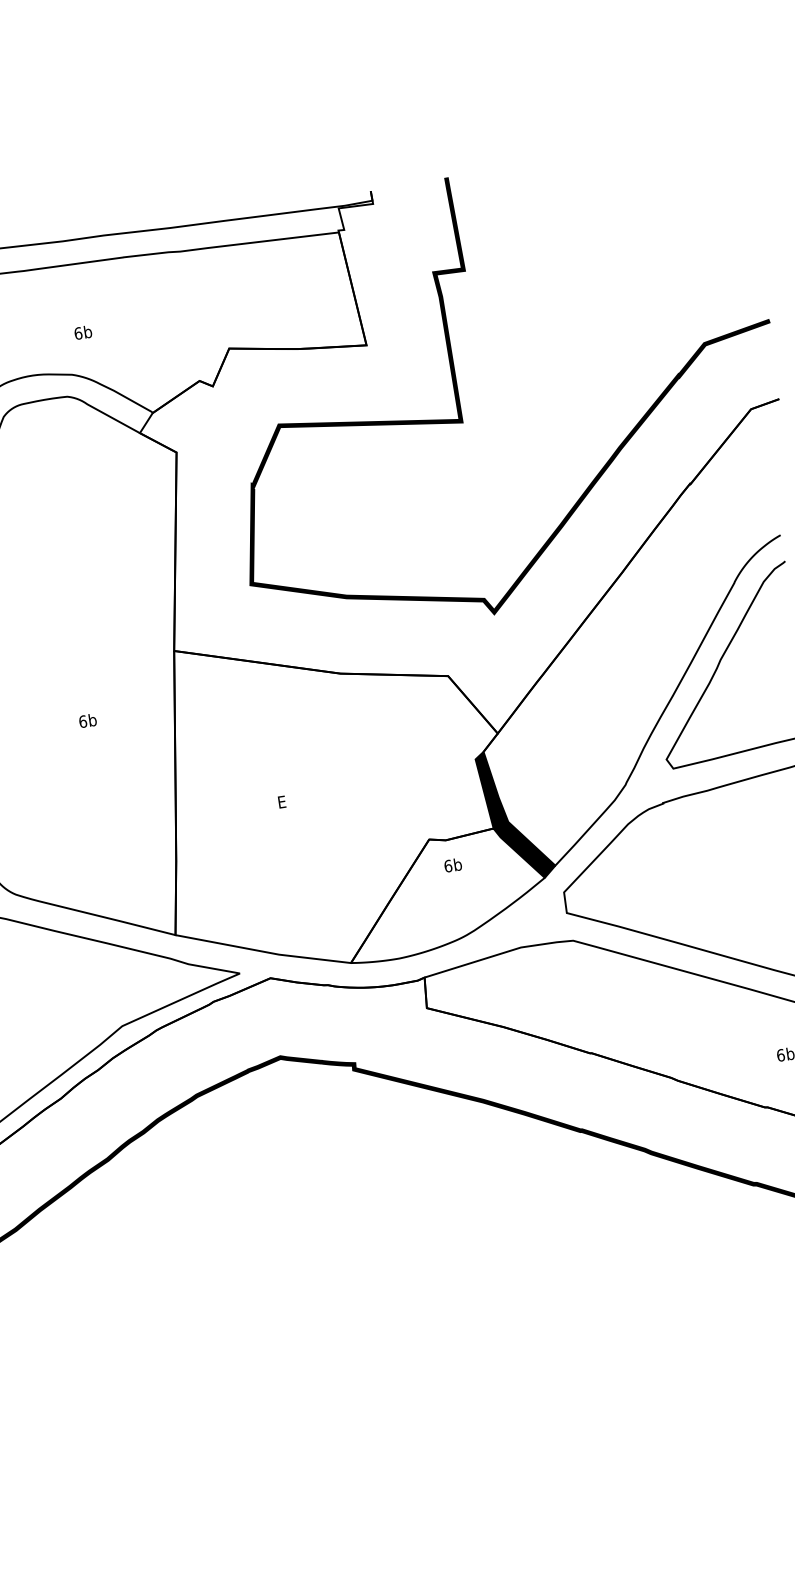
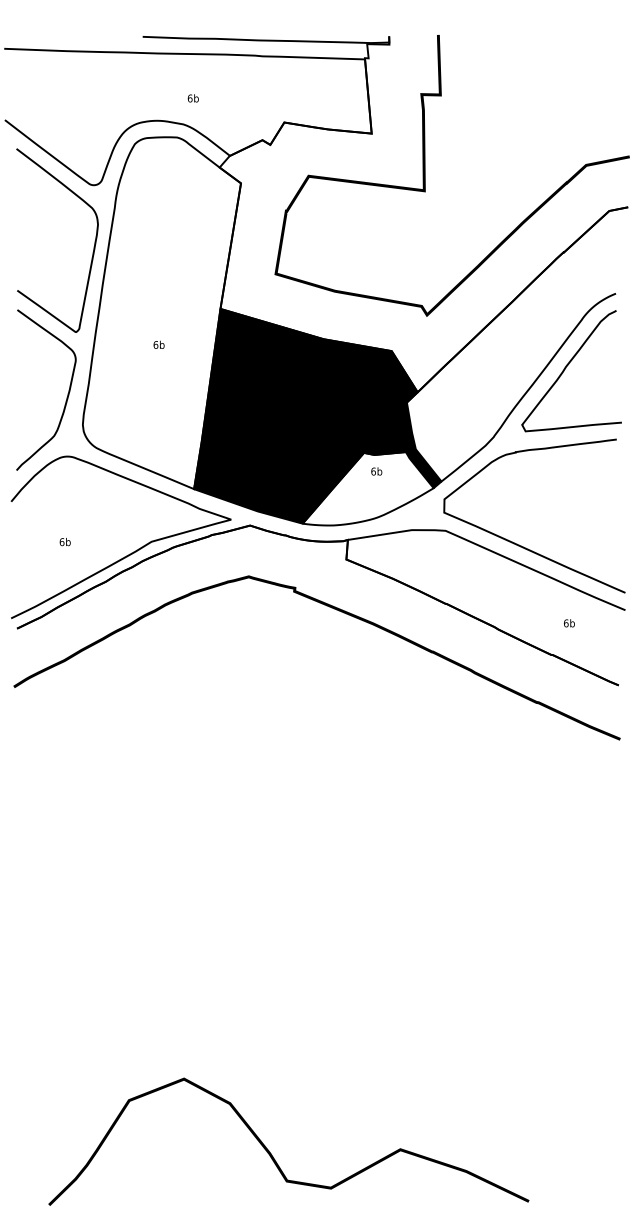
fill: (330, 795) -> (305, 415), added

